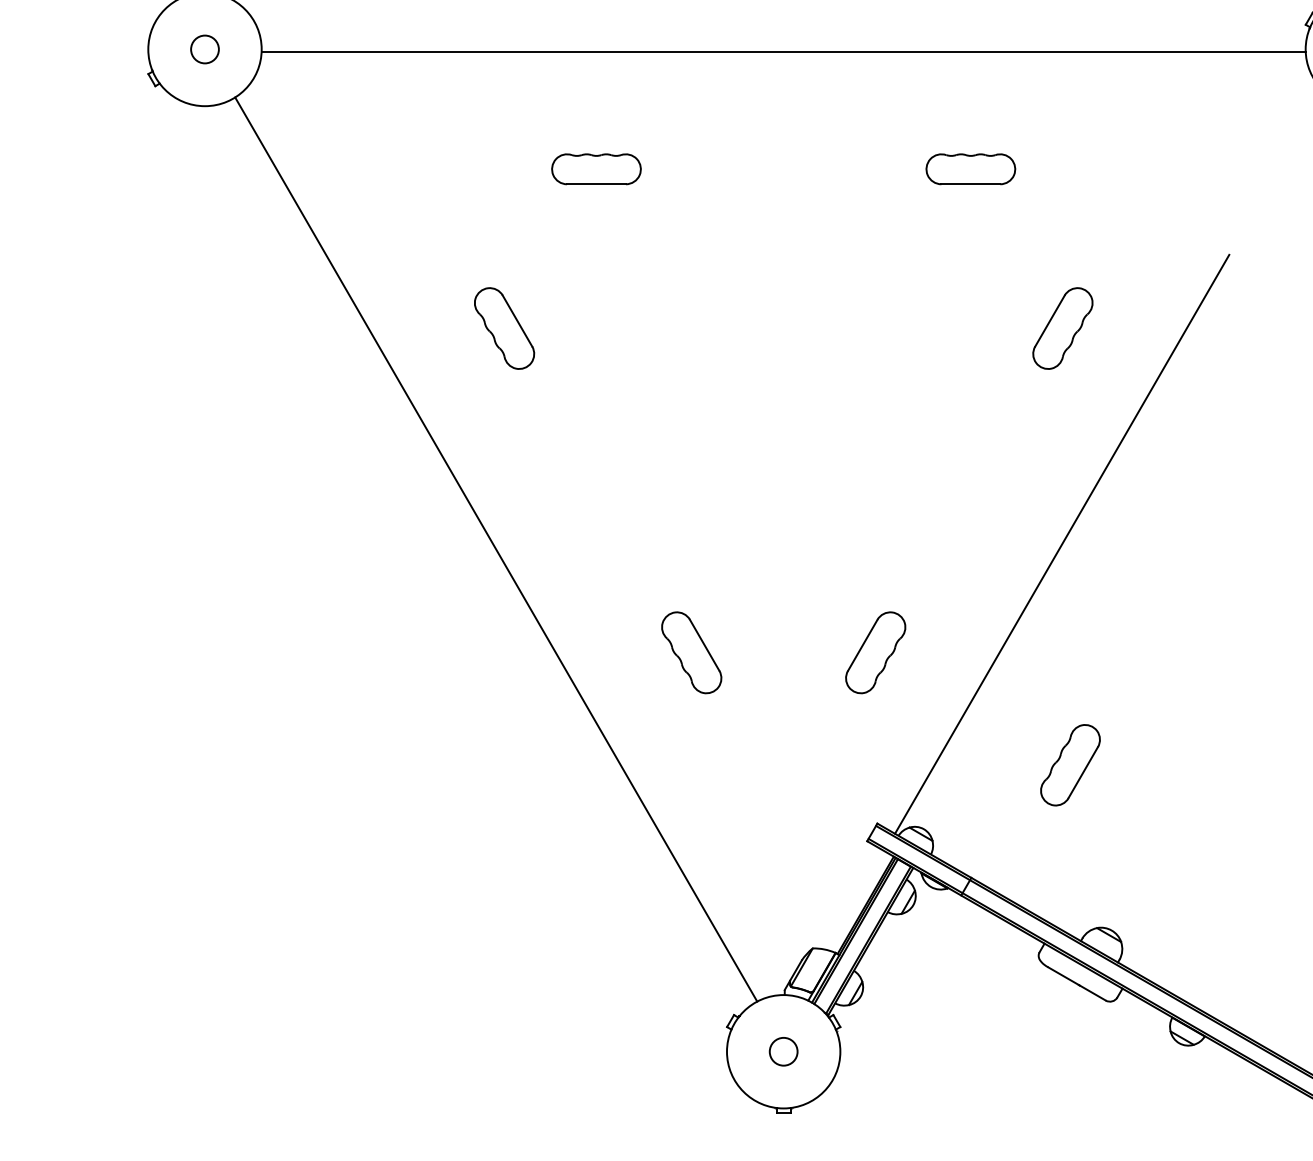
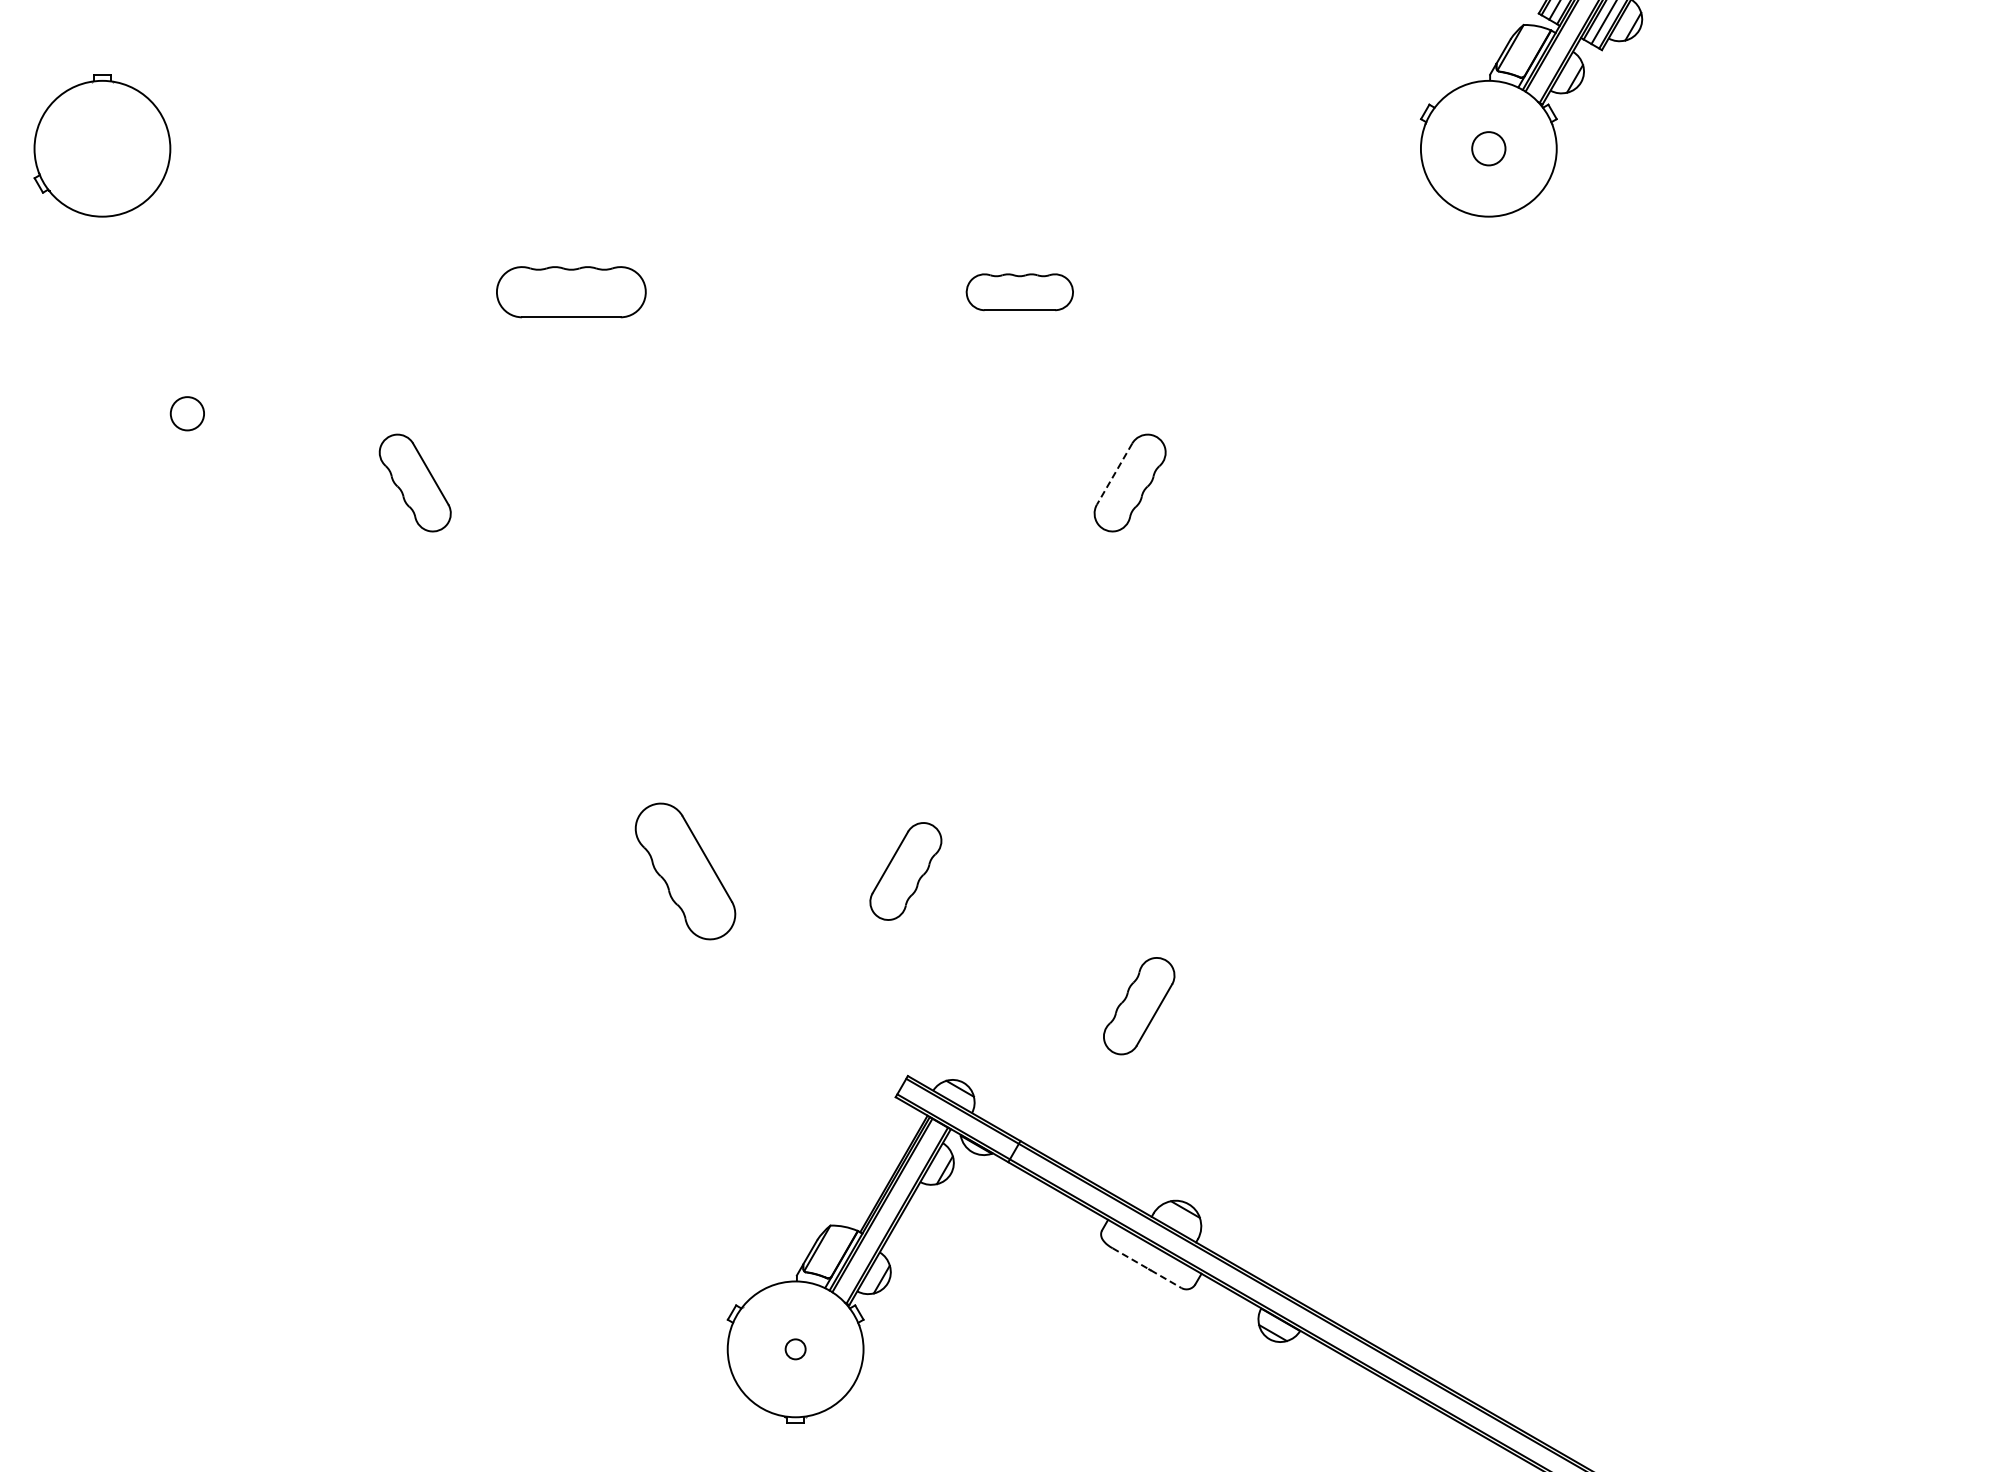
circle: (204, 49) -> (186, 413), moved
line: (783, 51) -> (795, 151), removed
part: (596, 169) -> (571, 292), size x1.4
line: (1049, 321) -> (1114, 474), solid -> dashed
part: (503, 328) -> (414, 482), moved
line: (1062, 544) -> (1129, 741), removed
line: (496, 549) -> (451, 747), removed
part: (691, 652) -> (685, 871), size x1.4
line: (1077, 984) -> (1147, 1268), solid -> dashed
circle: (783, 1051) -> (795, 1349), size x0.6

